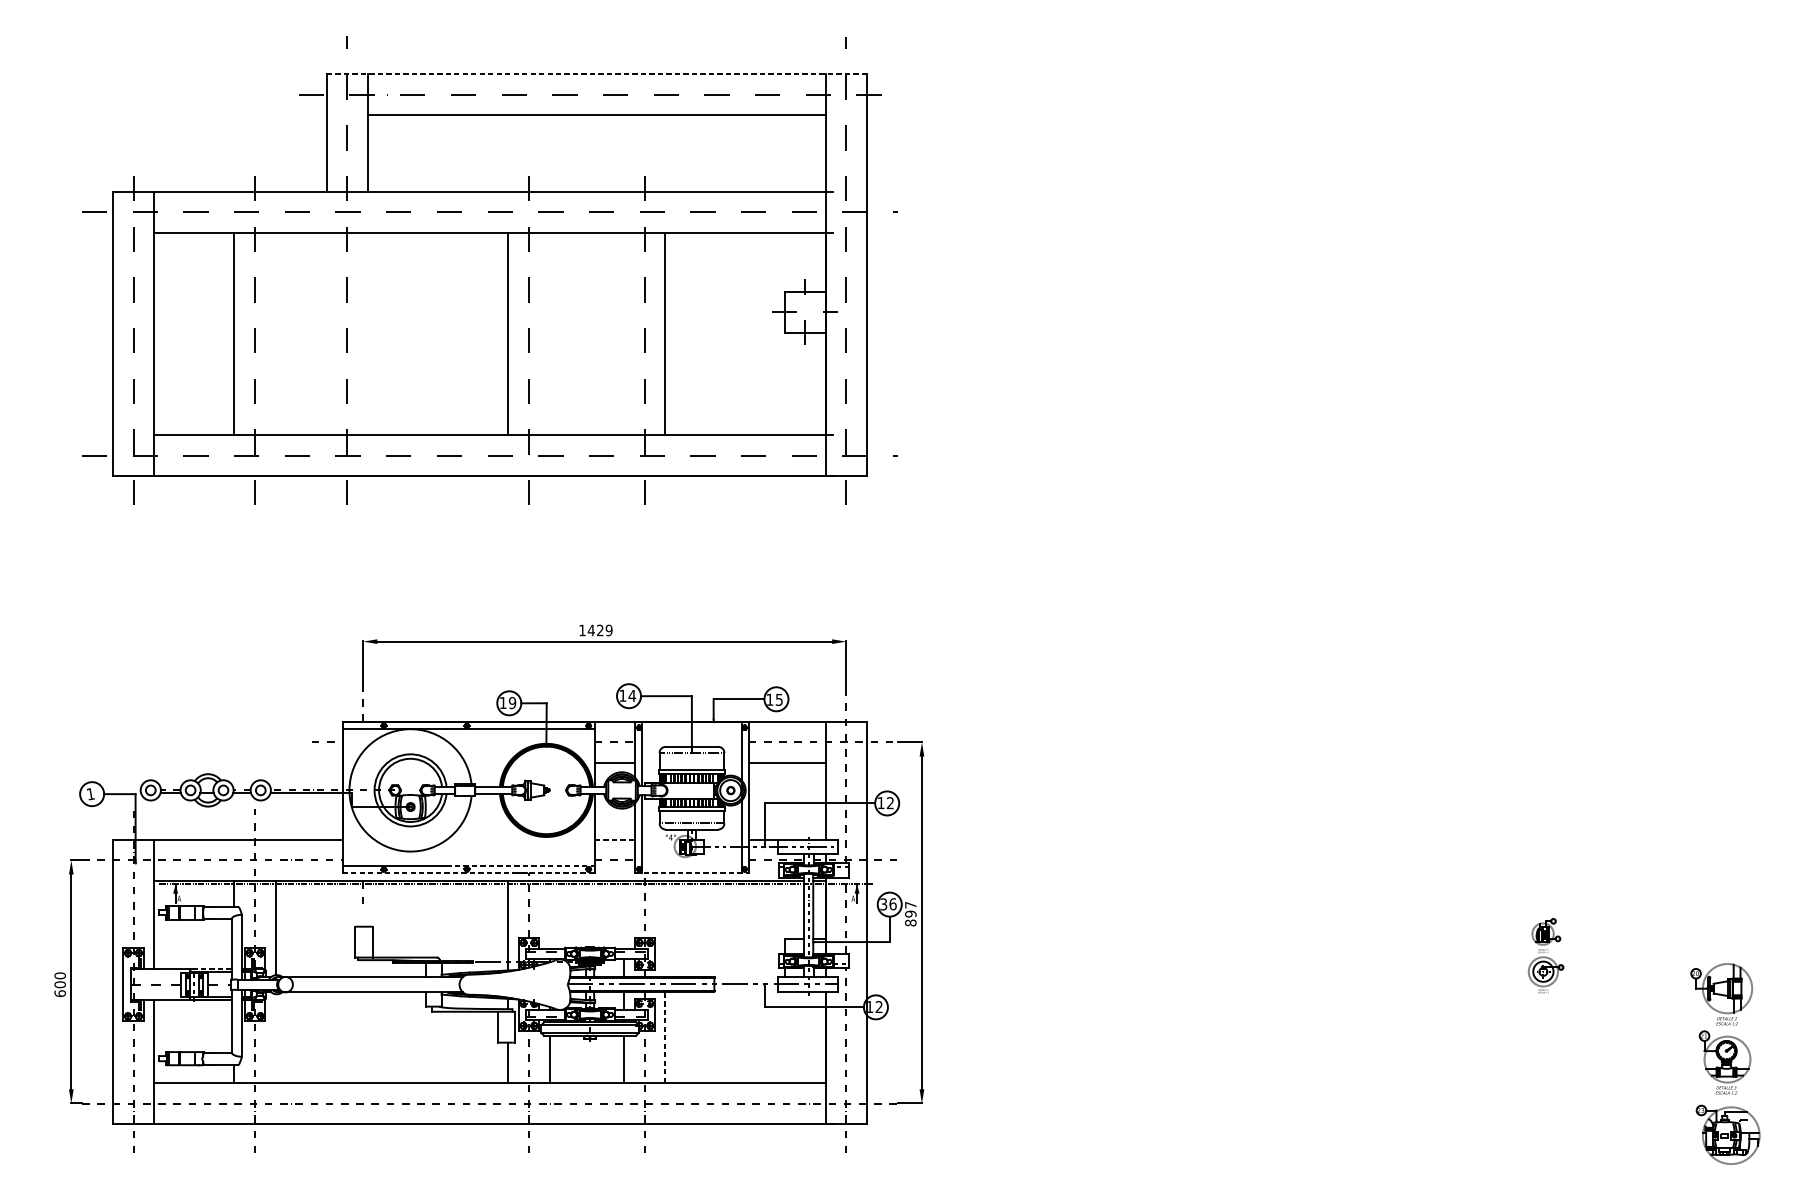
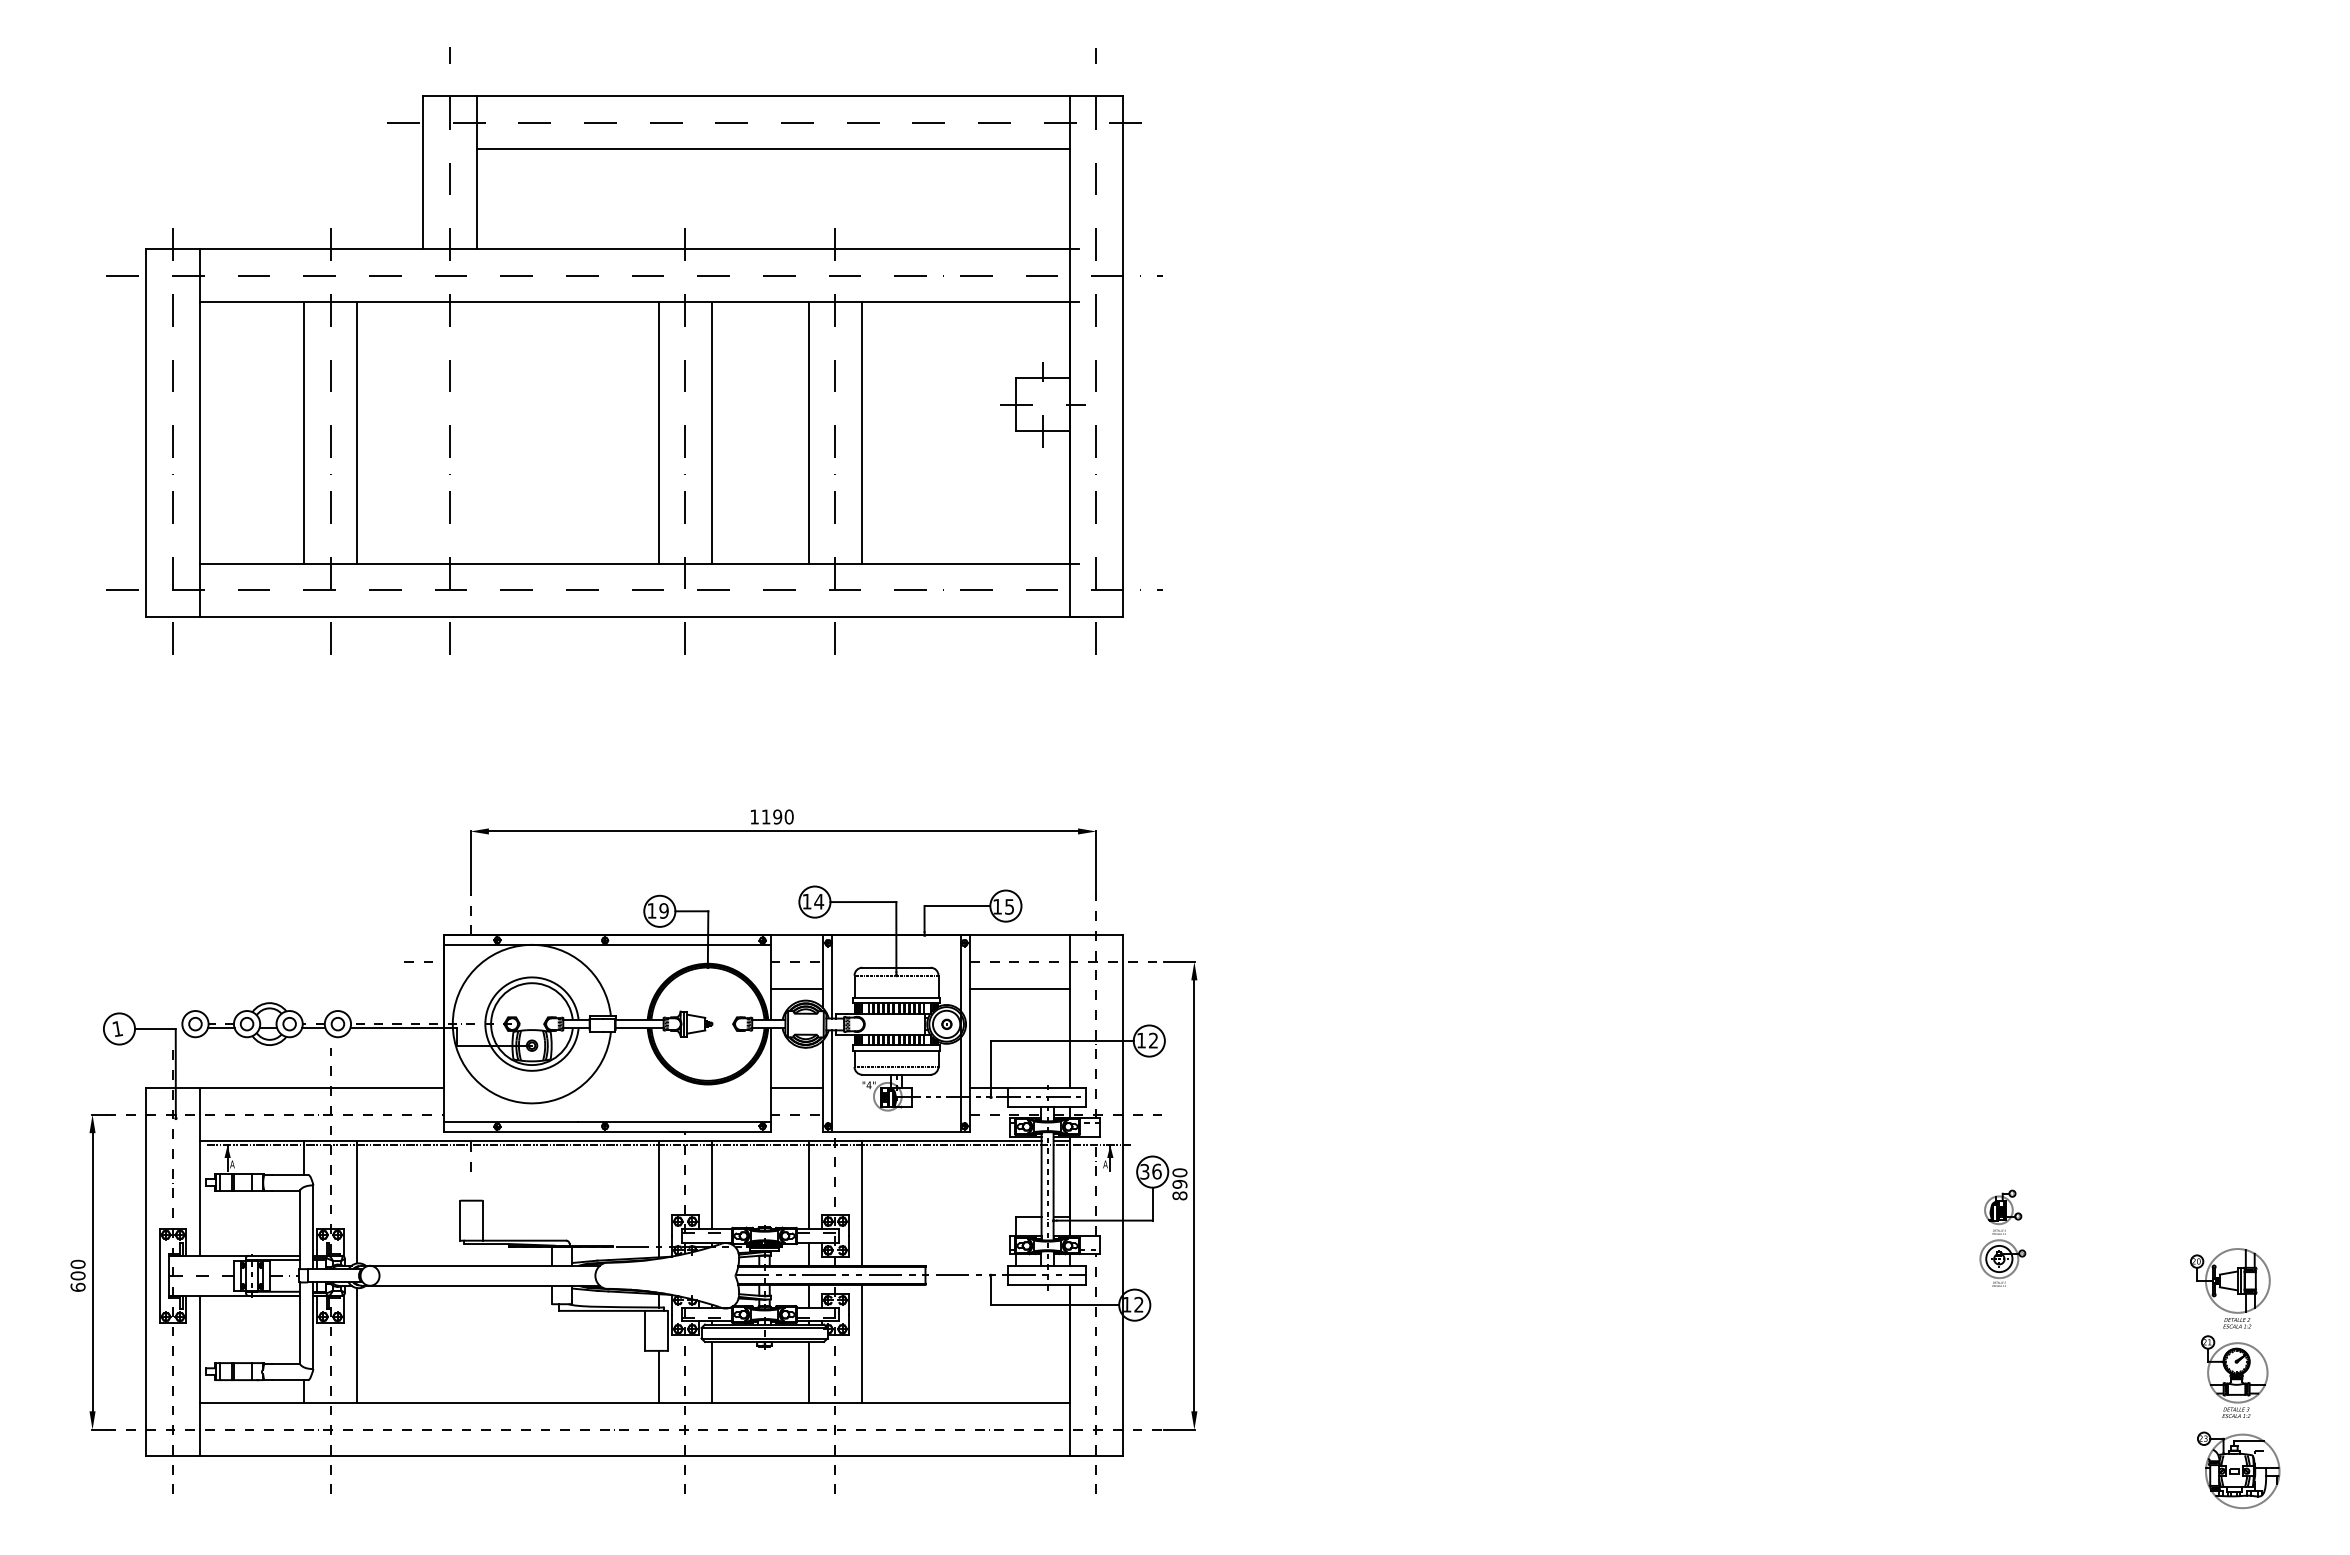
line: (597, 74) -> (773, 96), dashed -> solid
line: (275, 333) -> (357, 432), added
line: (549, 333) -> (712, 432), added
line: (624, 333) -> (808, 432), added
text: (600, 630) -> (777, 816), 1429 -> 1190
line: (615, 840) -> (797, 1088), dashed -> solid
line: (520, 866) -> (674, 1122), dashed -> solid
line: (468, 873) -> (607, 1131), dashed -> solid
line: (691, 873) -> (896, 1131), dashed -> solid
text: (910, 904) -> (1179, 1172), 897 -> 890
line: (549, 914) -> (712, 1185), added
line: (624, 914) -> (808, 1185), added
line: (665, 928) -> (862, 1203), added
line: (211, 969) -> (274, 1255), dashed -> solid
line: (665, 1036) -> (862, 1343), dashed -> solid
line: (275, 1038) -> (357, 1345), added

